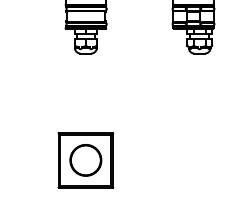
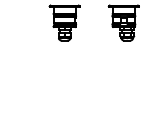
part: (85, 160) -> (64, 99), removed

